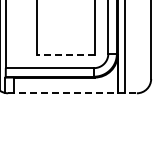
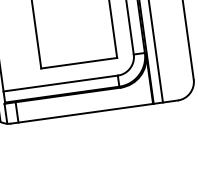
line: (65, 54) -> (78, 63), dashed -> solid
line: (73, 93) -> (95, 112), dashed -> solid

